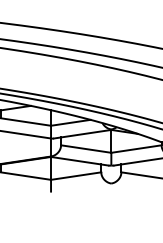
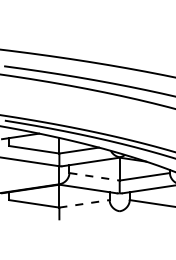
line: (87, 148) -> (95, 176), solid -> dashed
line: (77, 175) -> (85, 203), solid -> dashed

